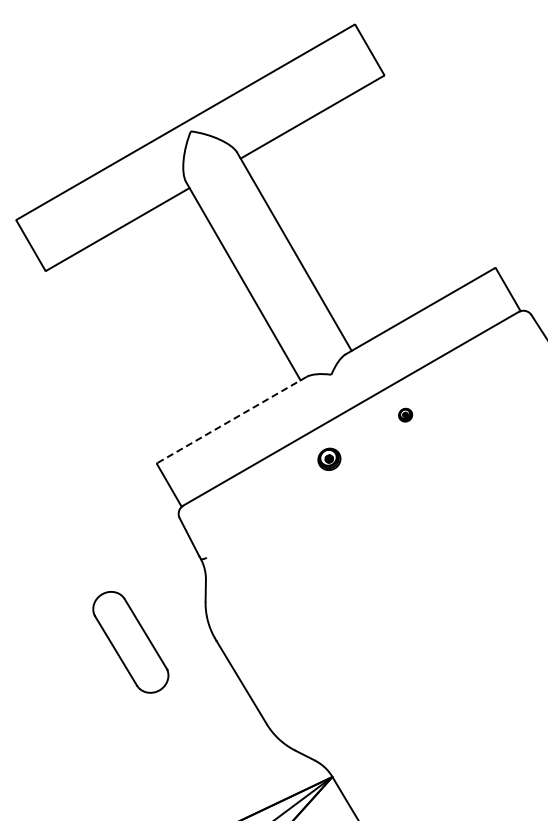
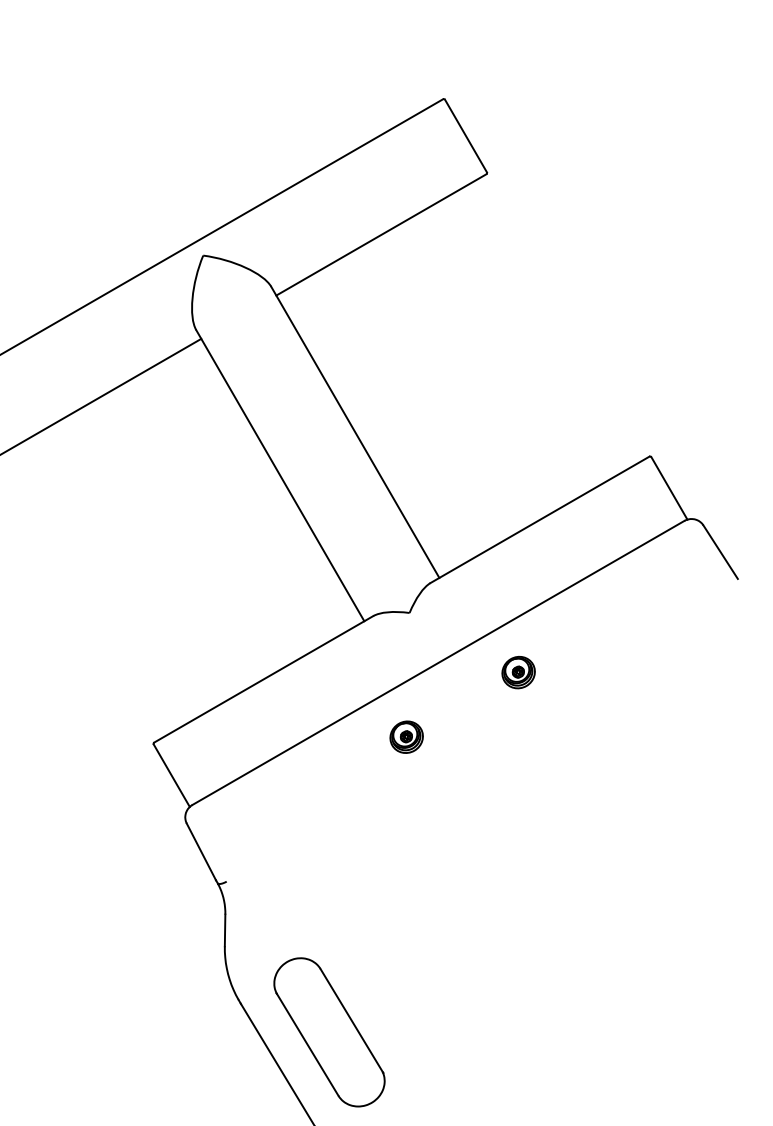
part: (405, 414) -> (518, 671), size x1.67
line: (231, 420) -> (262, 680), dashed -> solid
part: (130, 642) -> (328, 1032), moved

